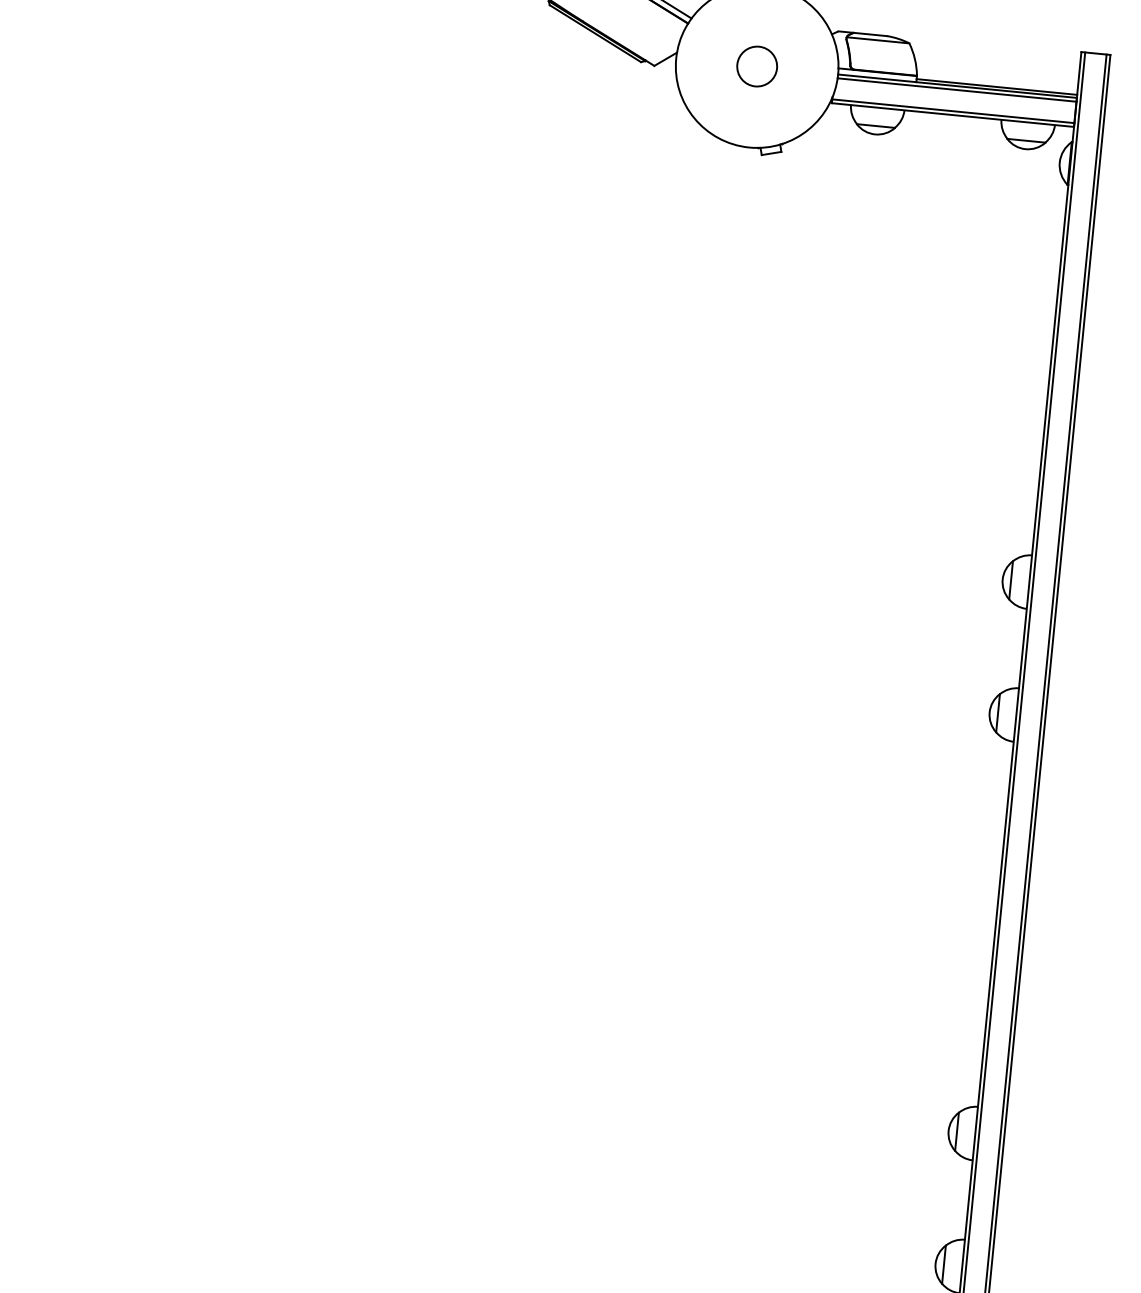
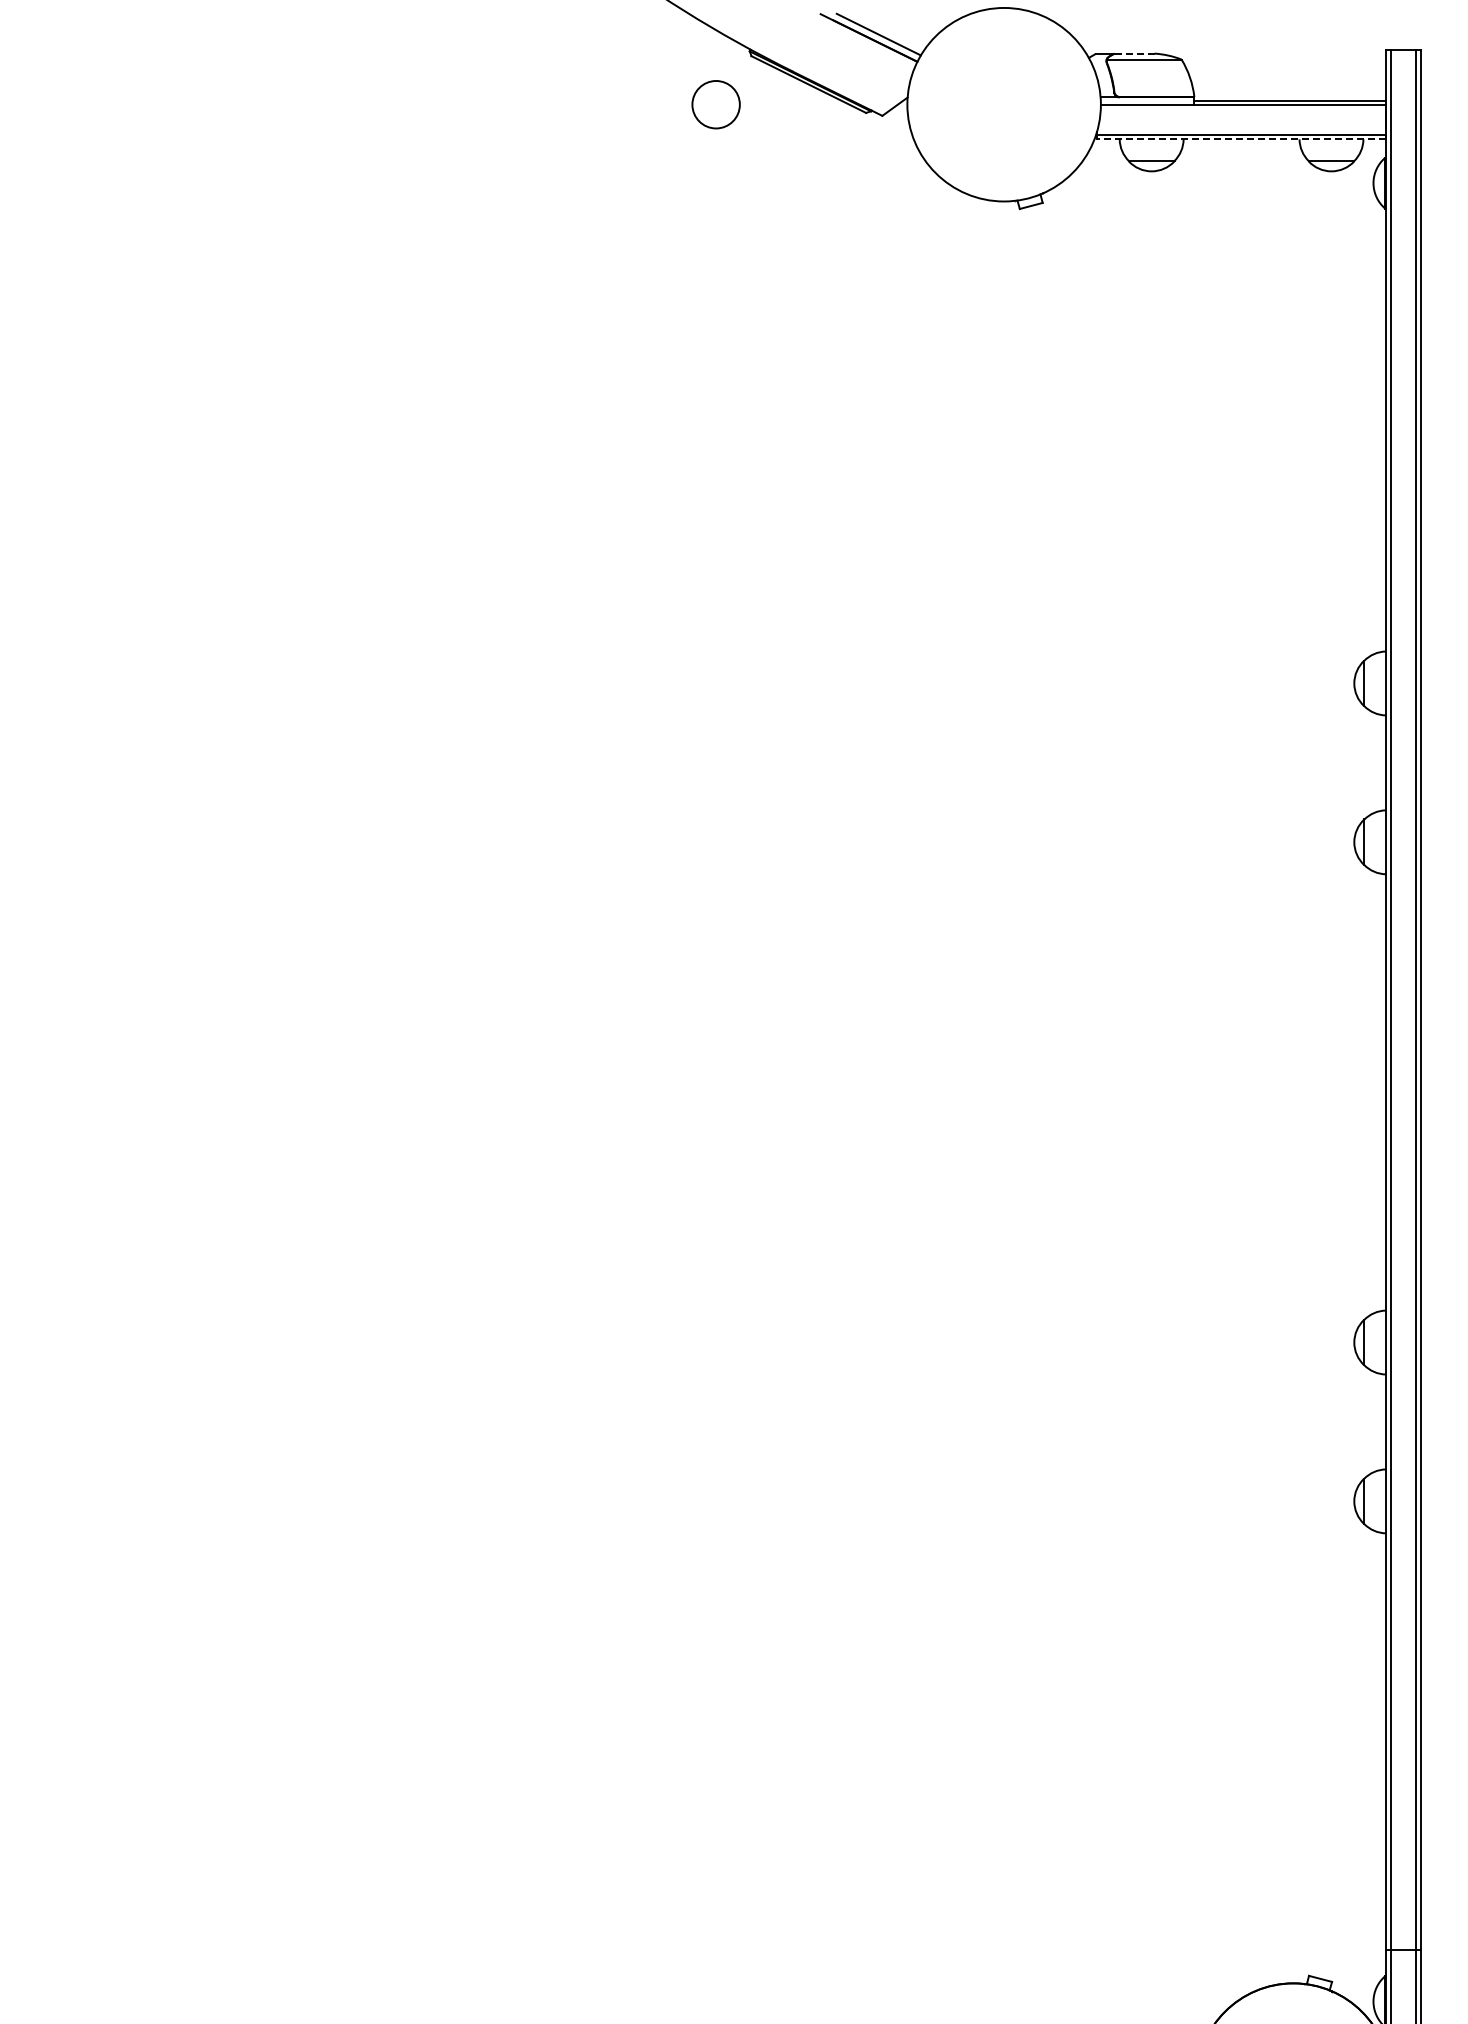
line: (870, 34) -> (1134, 53), solid -> dashed
circle: (756, 66) -> (715, 104), moved
line: (957, 90) -> (1243, 109), removed
line: (952, 115) -> (1241, 139), solid -> dashed

